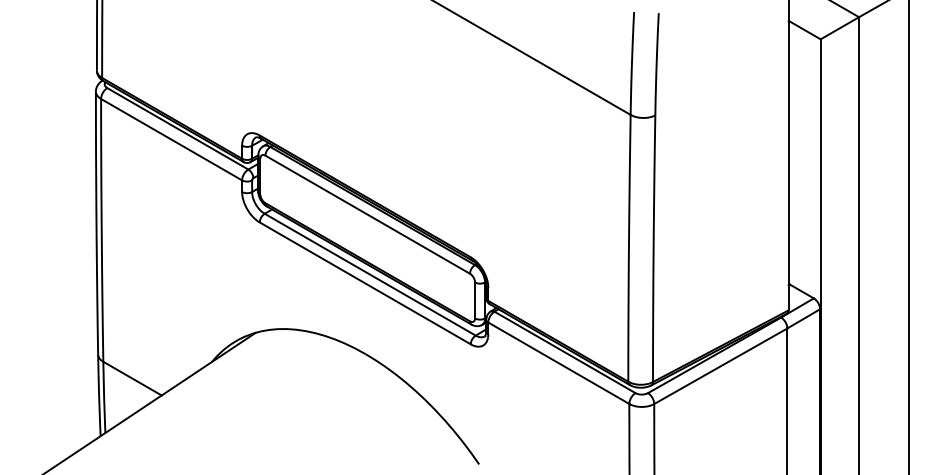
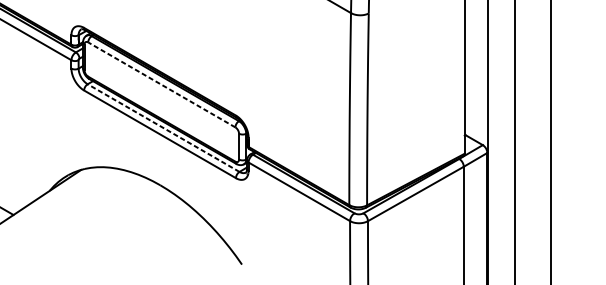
line: (367, 214) -> (161, 84), solid -> dashed
line: (370, 274) -> (163, 127), solid -> dashed

